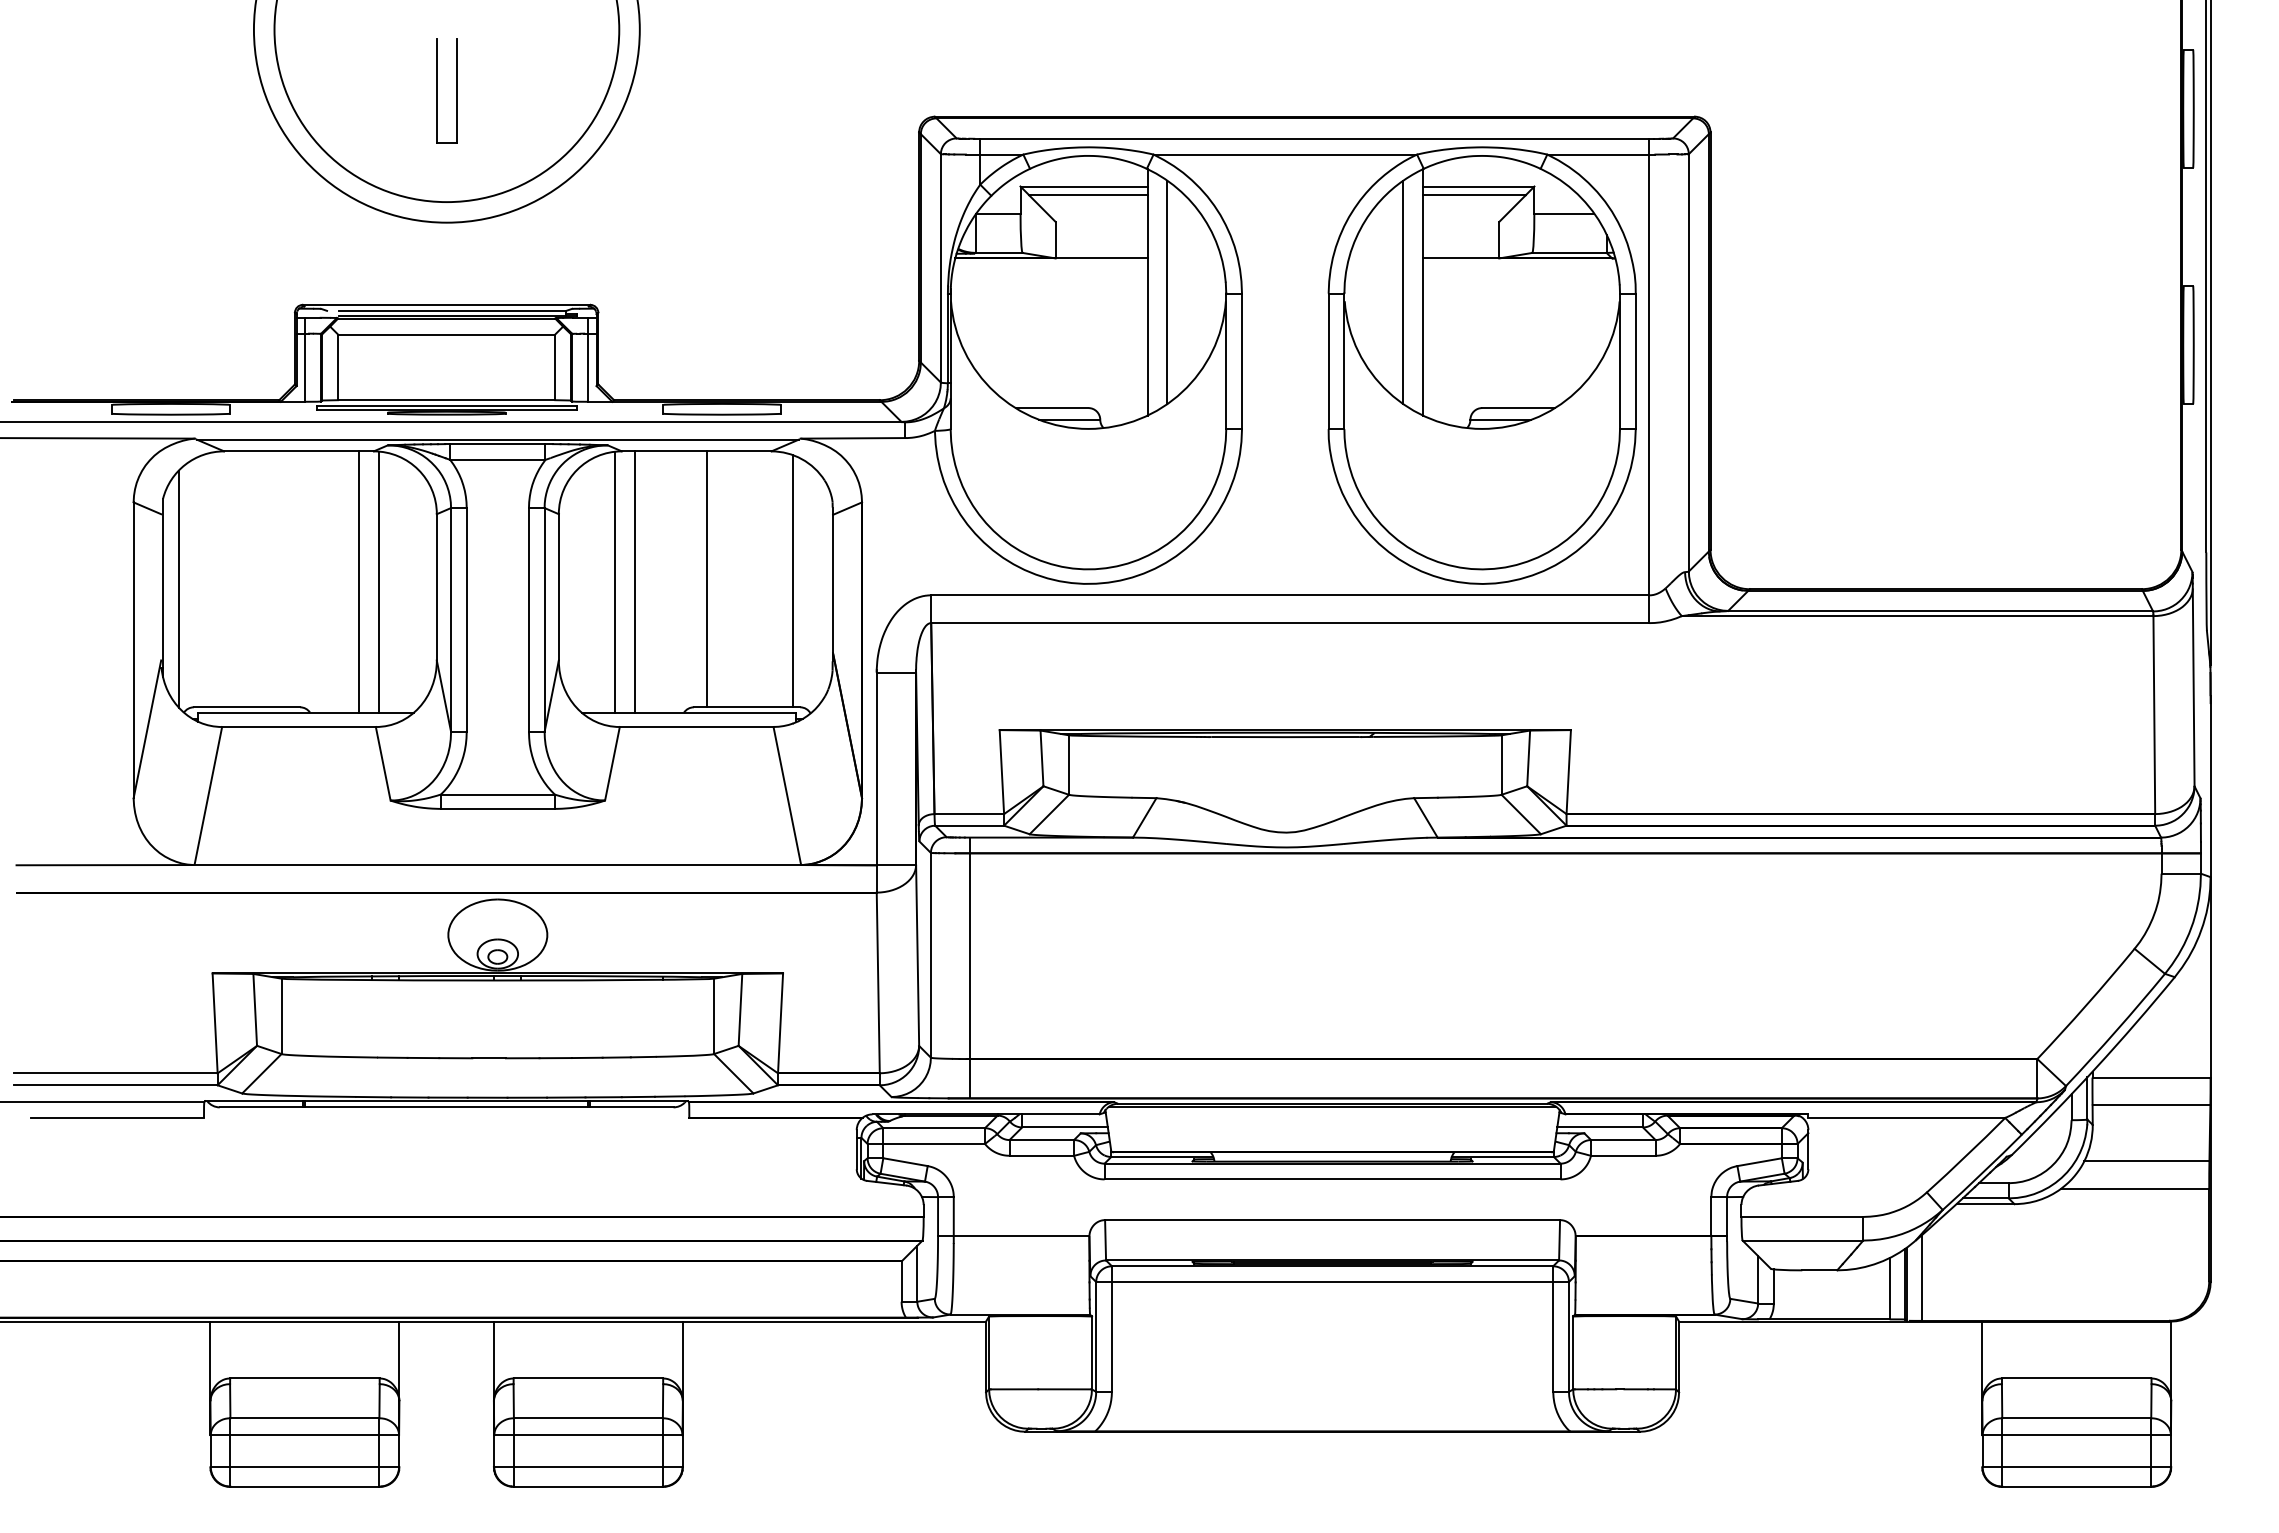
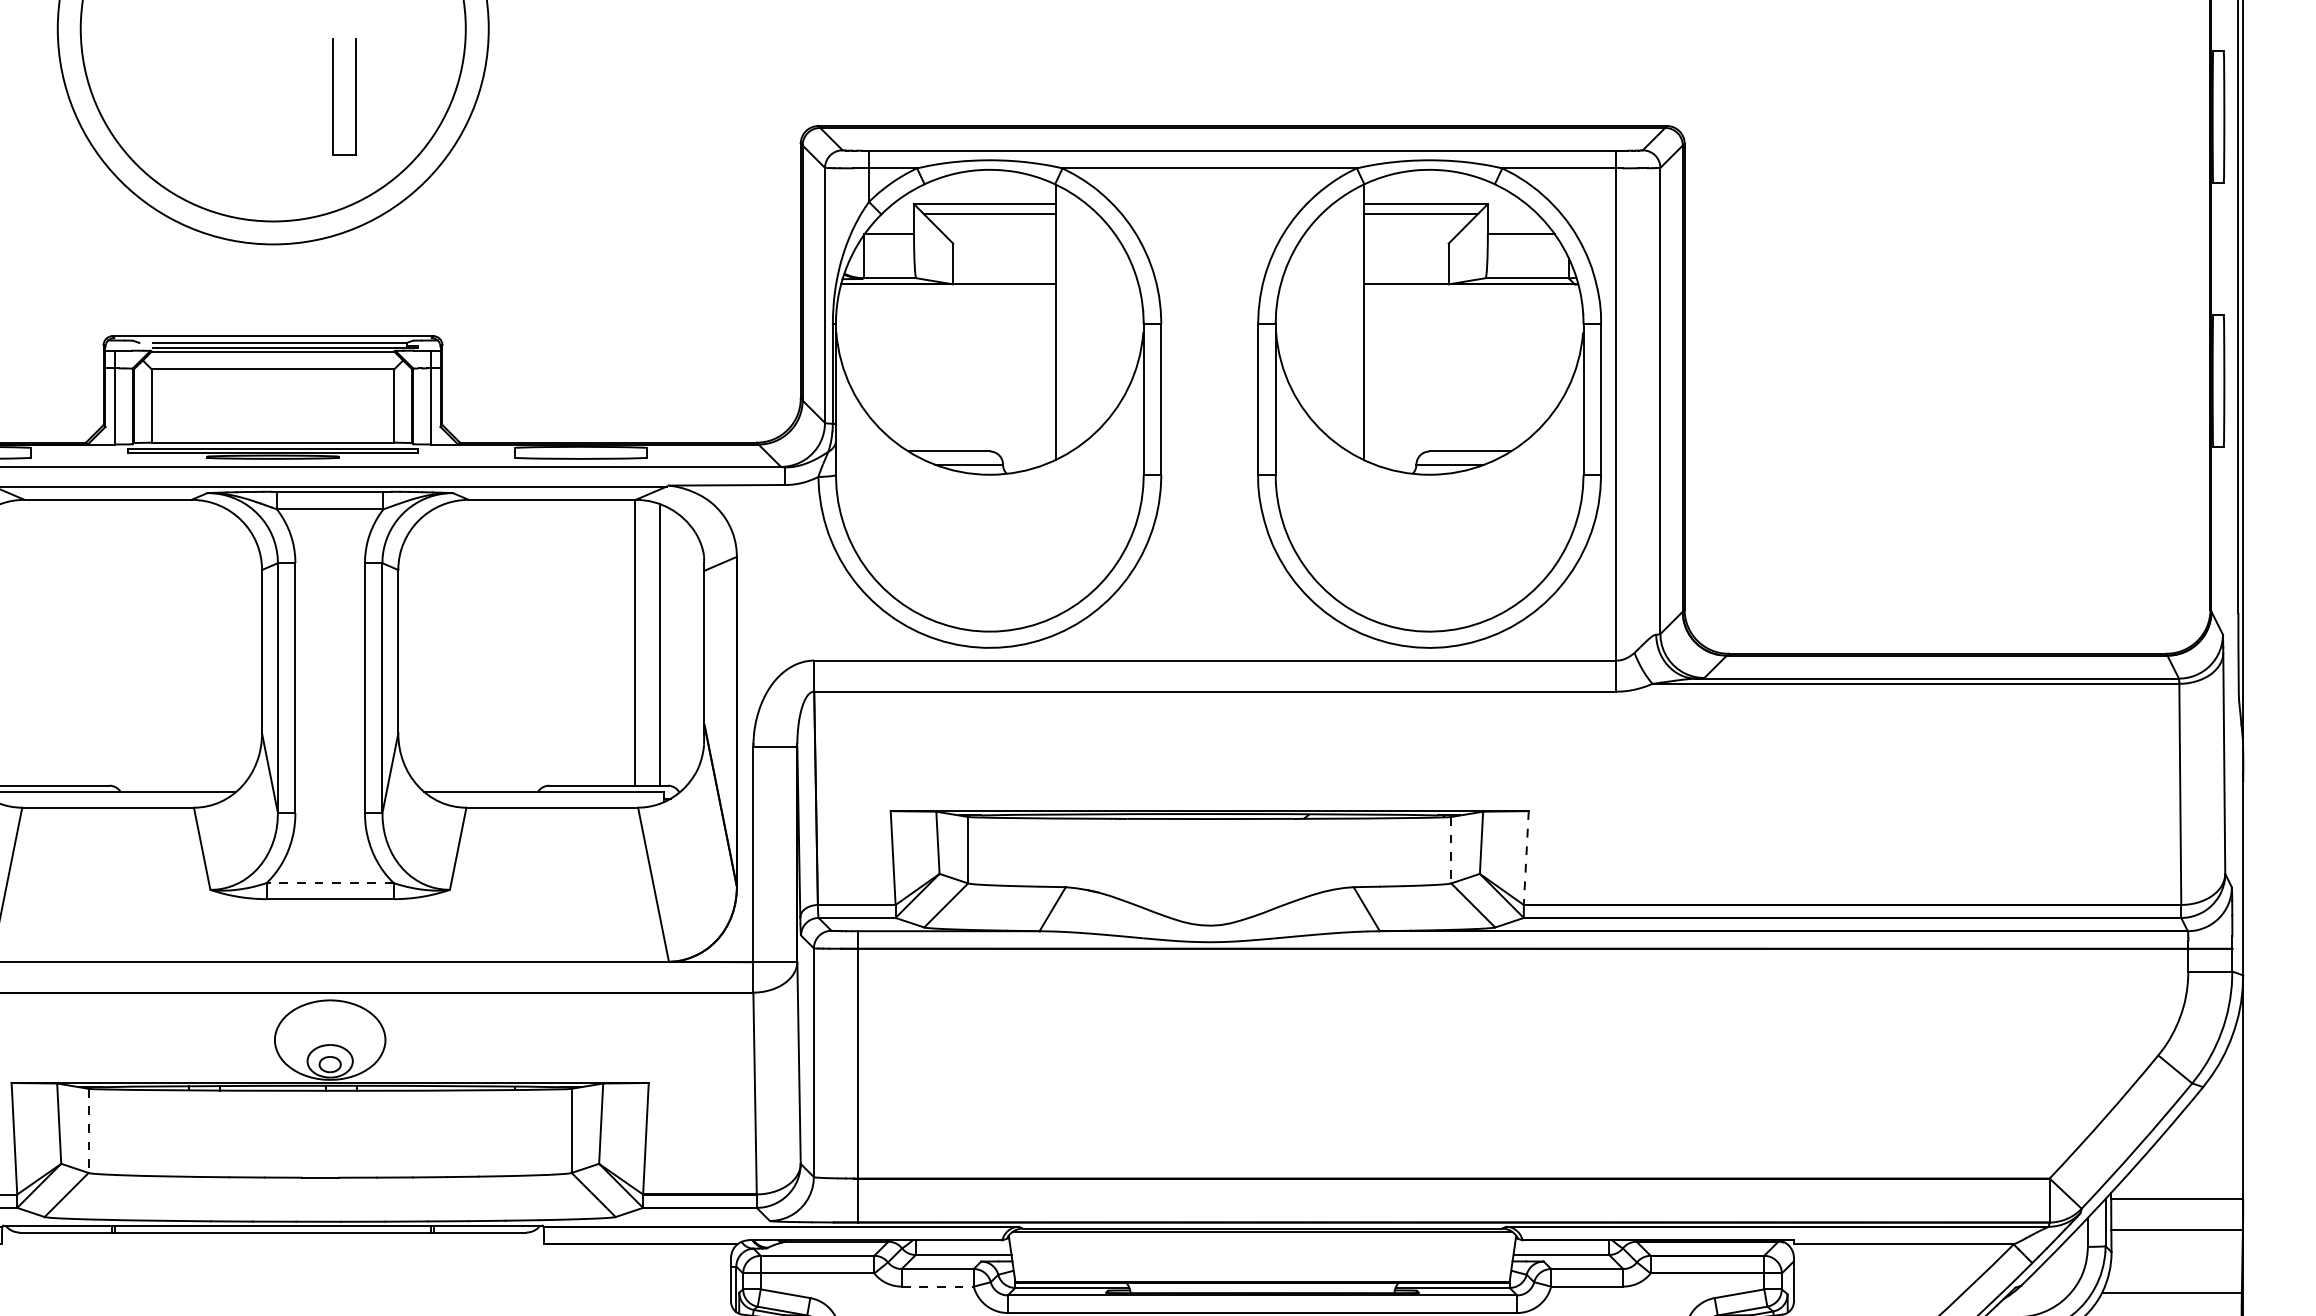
part: (437, 90) -> (334, 96), moved
line: (1167, 292) -> (1078, 322), removed
line: (1403, 292) -> (1341, 322), removed
line: (706, 579) -> (634, 642), moved
line: (359, 581) -> (175, 645), removed
line: (378, 581) -> (196, 645), removed
line: (615, 581) -> (461, 645), removed
line: (634, 581) -> (482, 645), removed
line: (1501, 765) -> (1451, 850), solid -> dashed
line: (1568, 772) -> (1526, 858), solid -> dashed
line: (497, 794) -> (329, 883), solid -> dashed
line: (281, 1016) -> (88, 1131), solid -> dashed
line: (1042, 1155) -> (938, 1286), solid -> dashed

